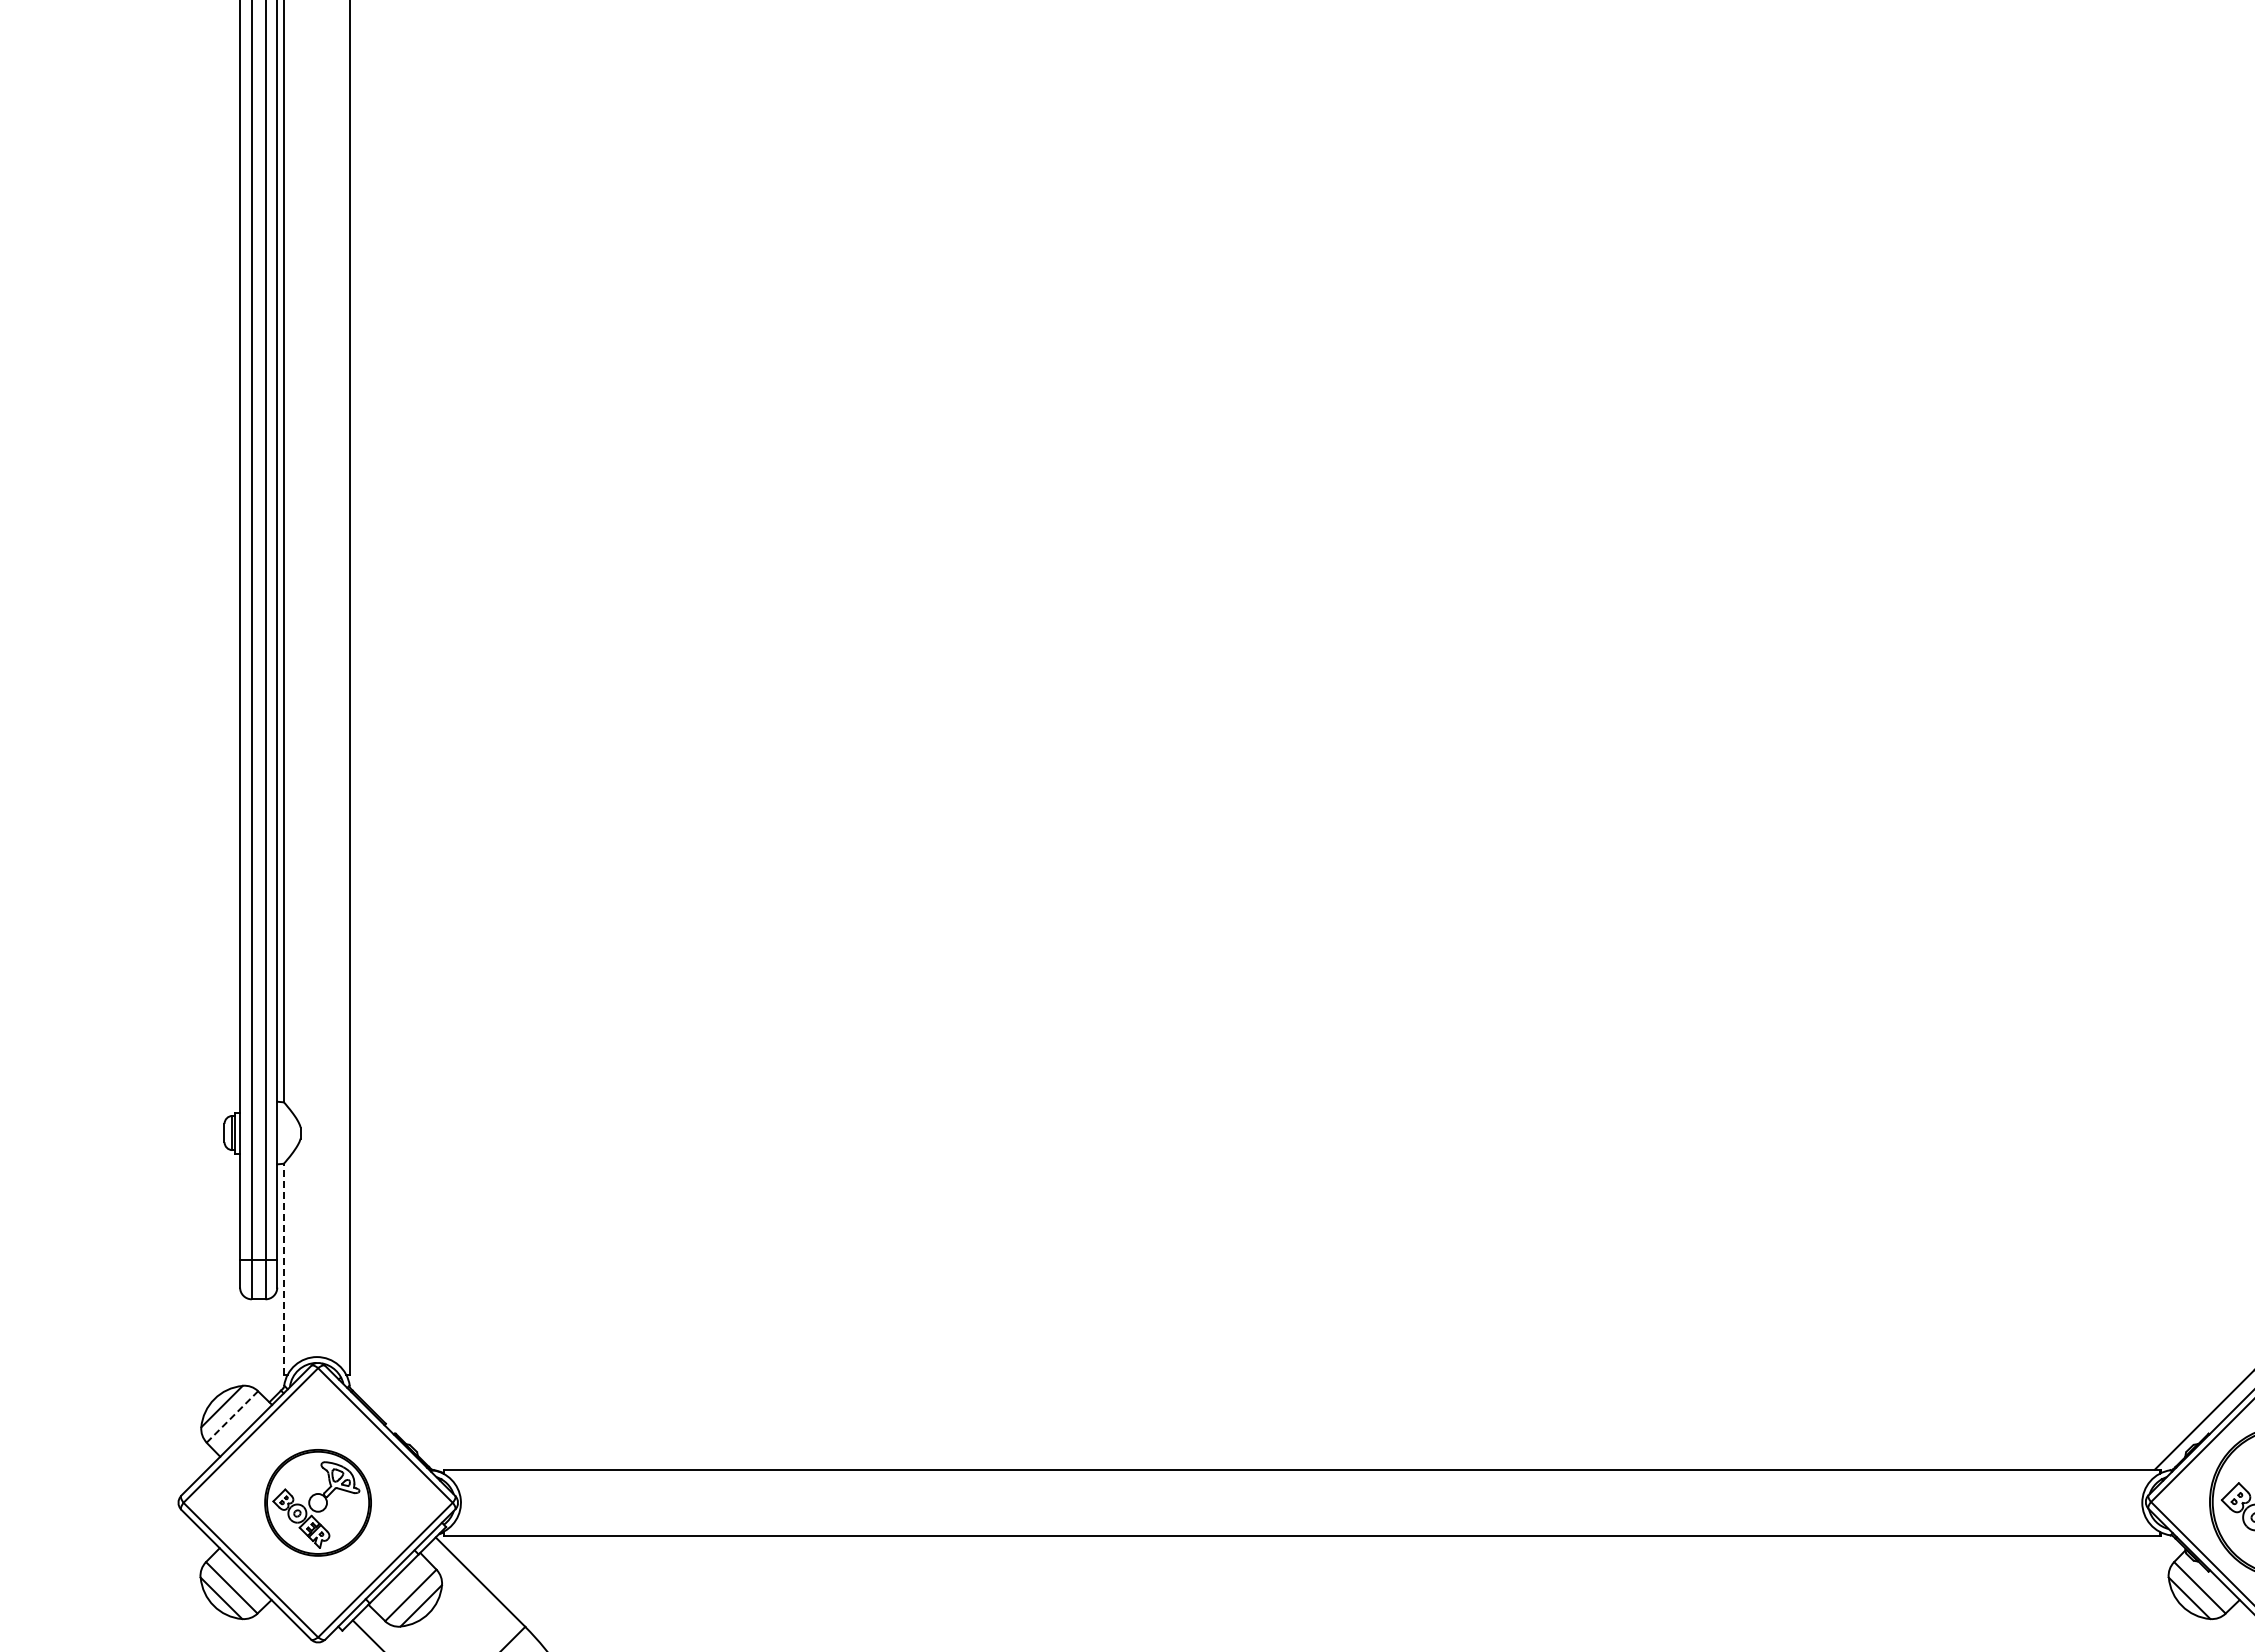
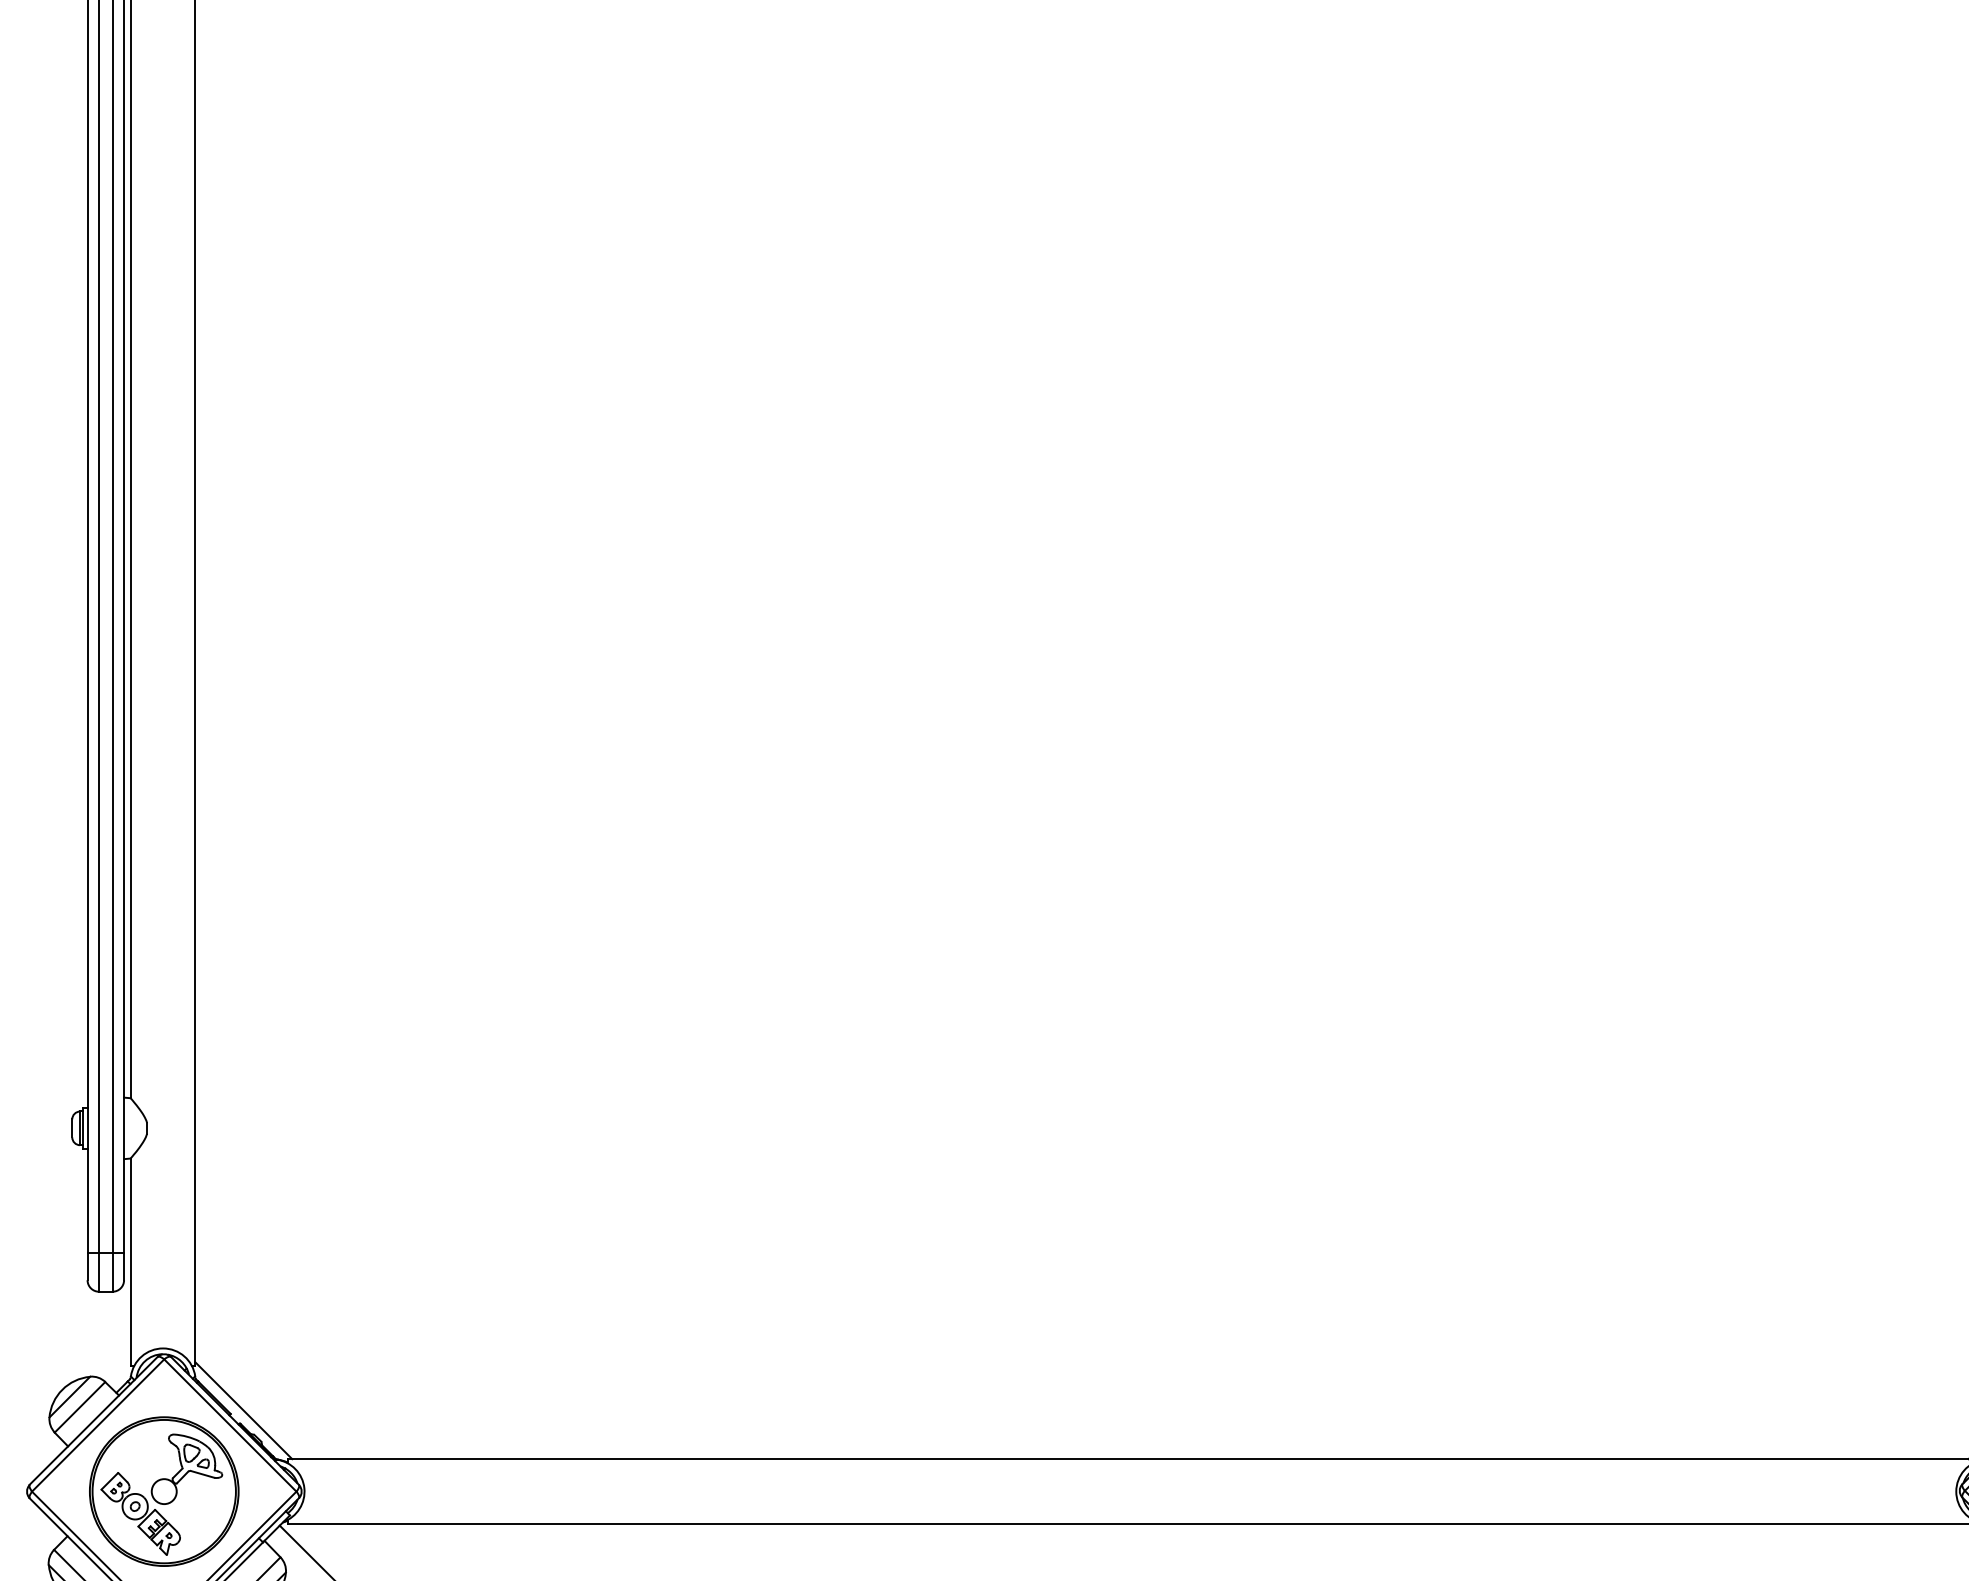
line: (283, 1268) -> (130, 1261), dashed -> solid
line: (232, 1416) -> (80, 1406), dashed -> solid
line: (398, 1420) -> (243, 1410), added
part: (317, 1502) -> (163, 1491), size x1.43

